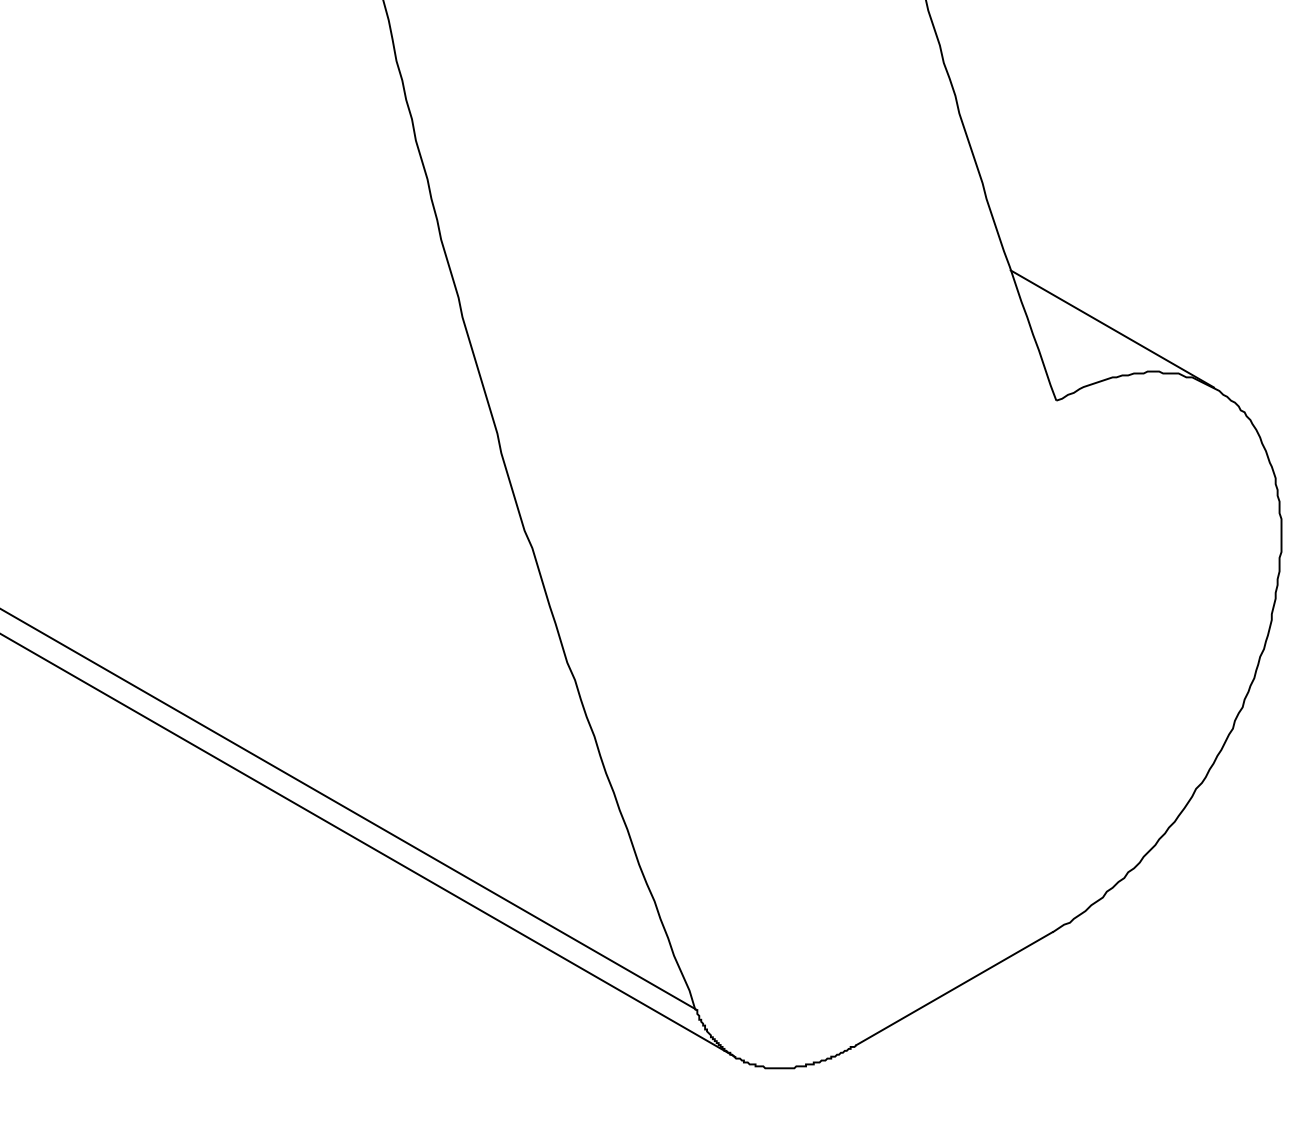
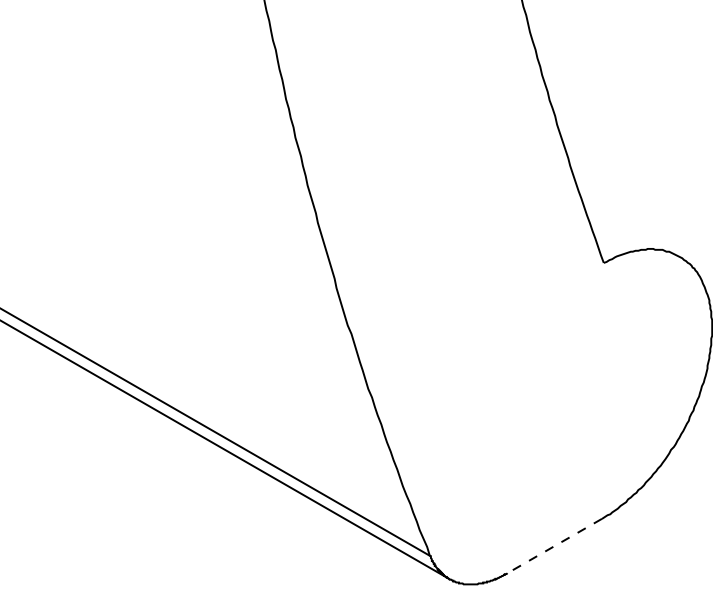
line: (1111, 329) -> (630, 228), removed
line: (953, 989) -> (554, 546), solid -> dashed

